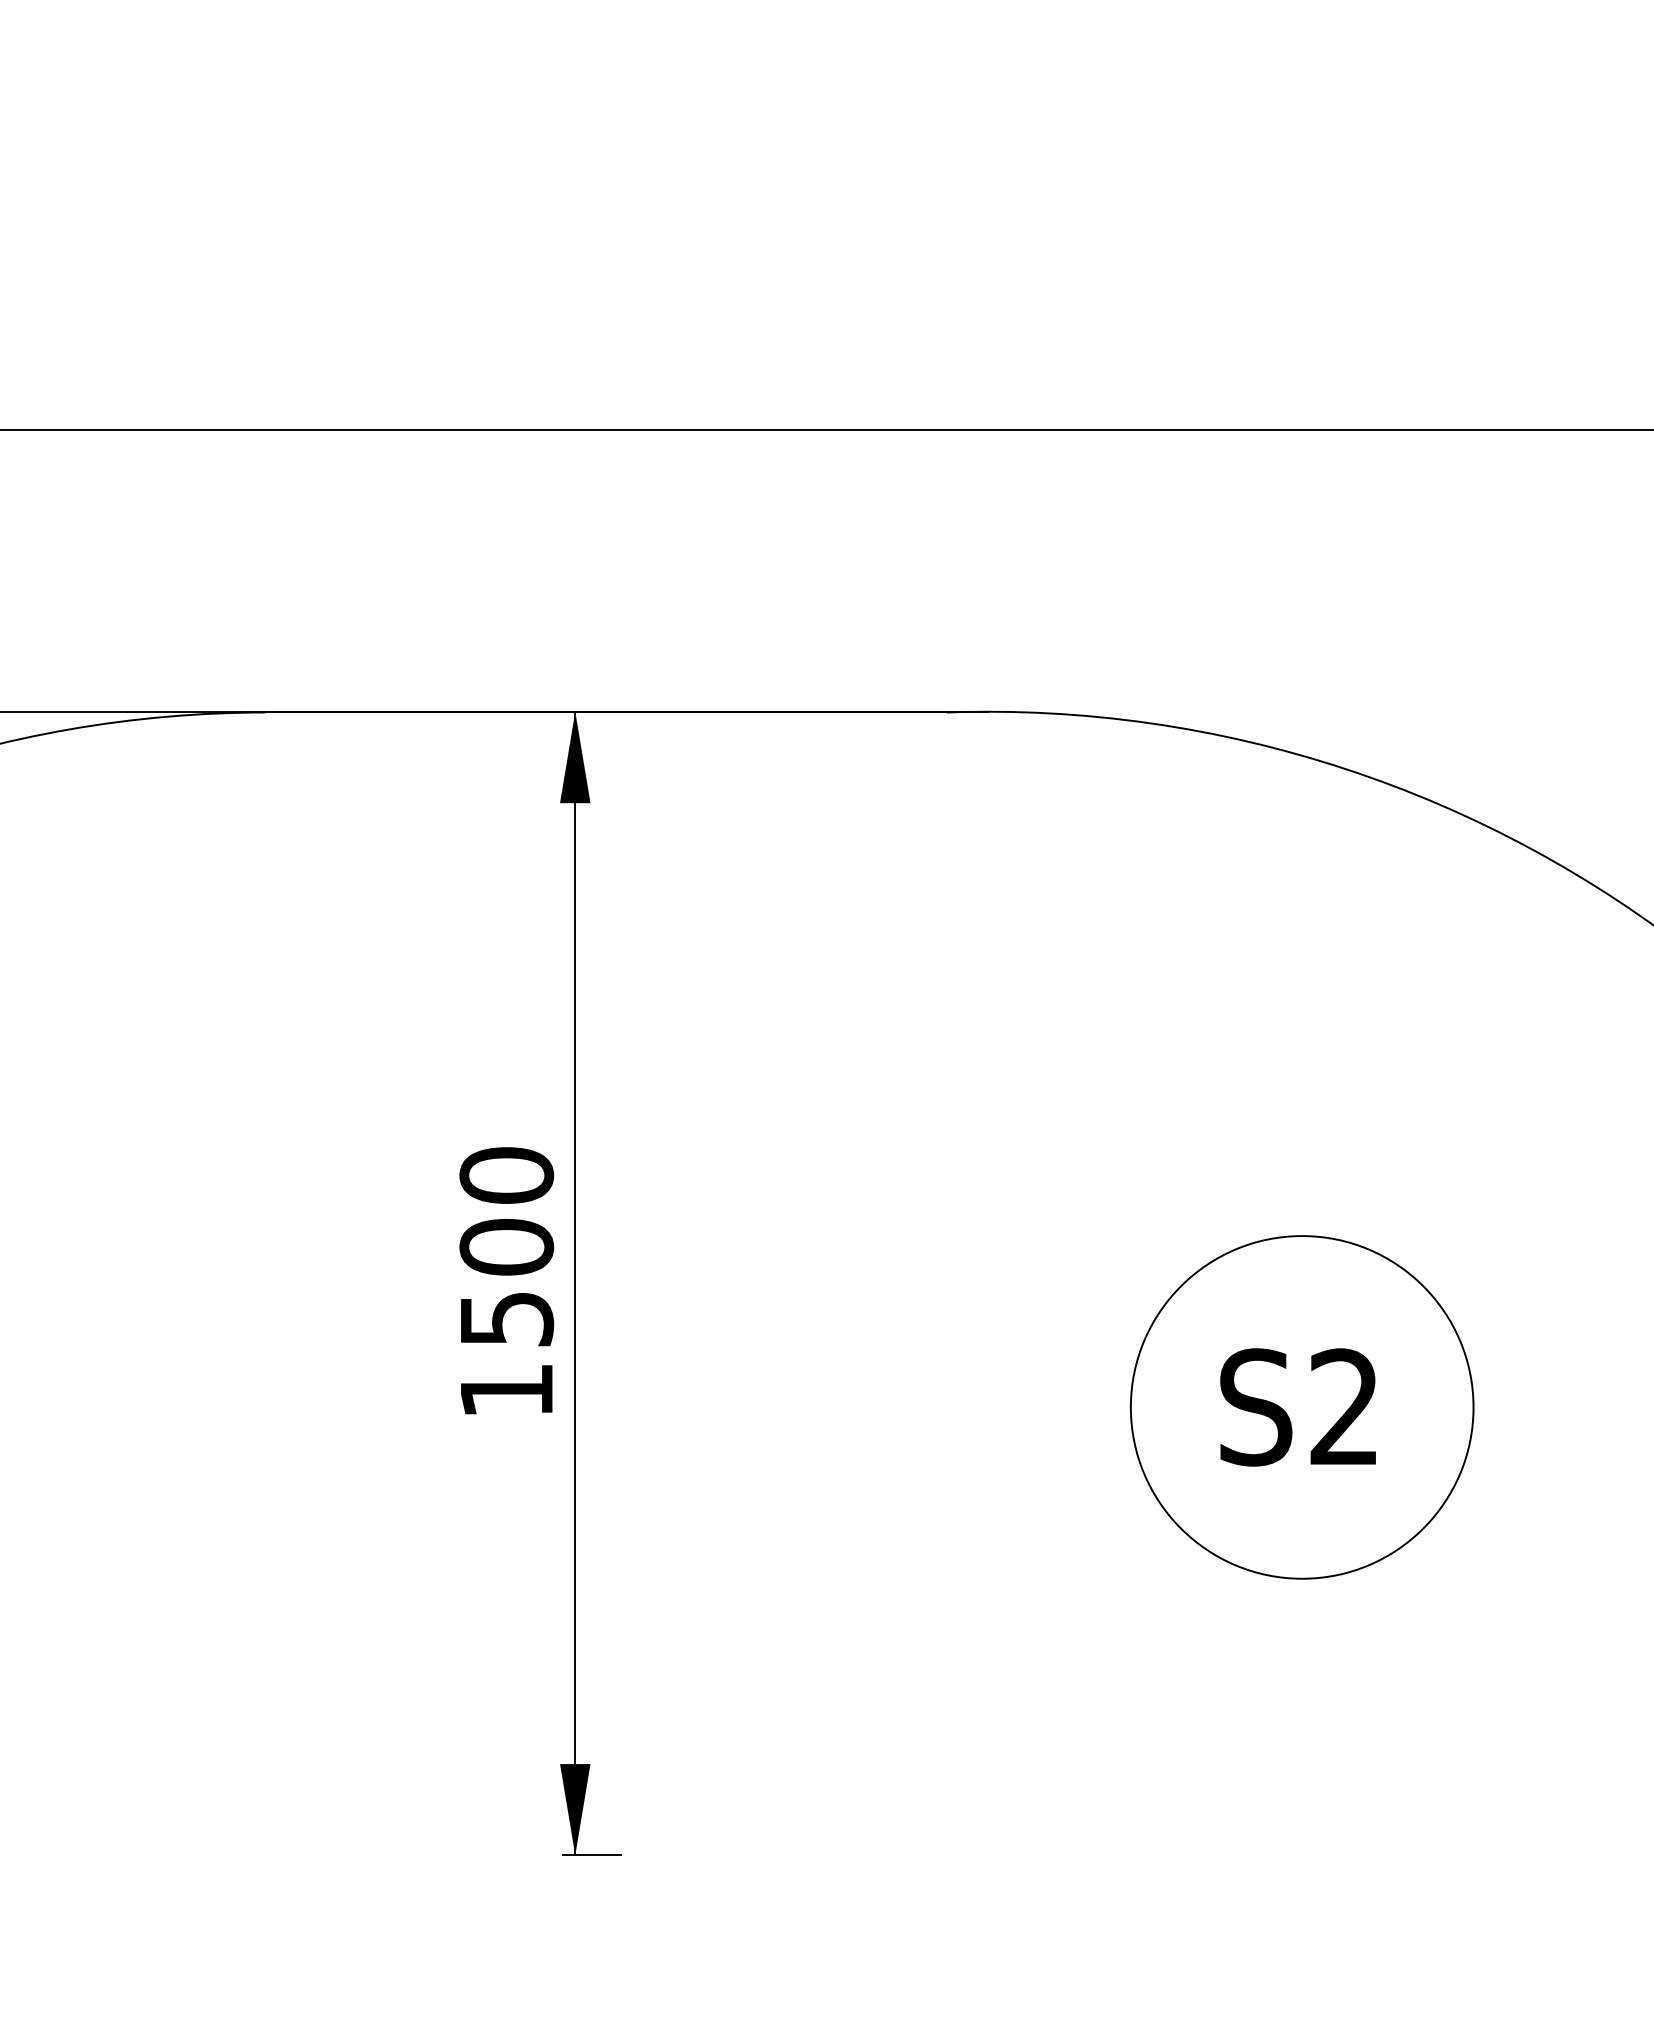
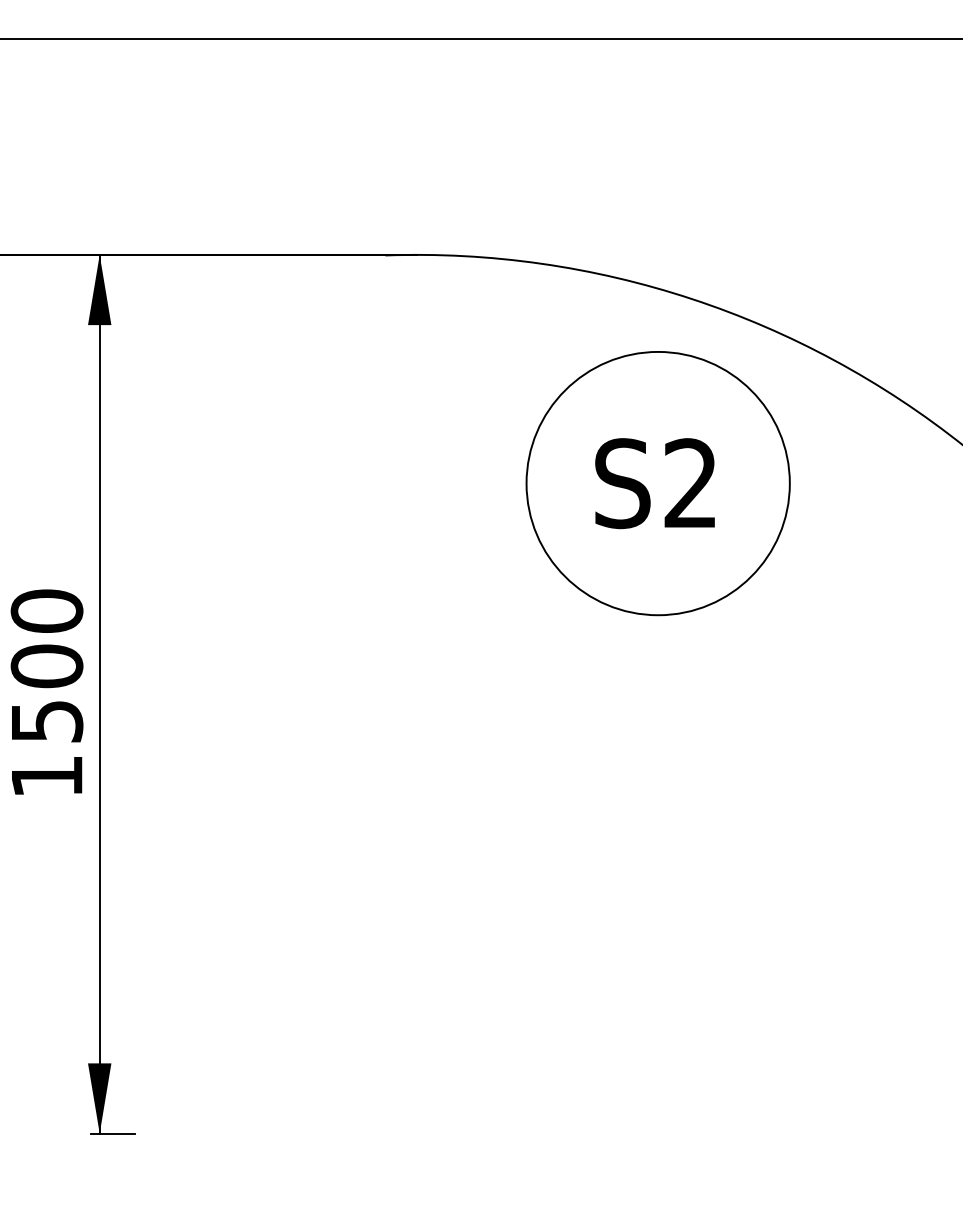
part: (1302, 1407) -> (658, 483), moved

